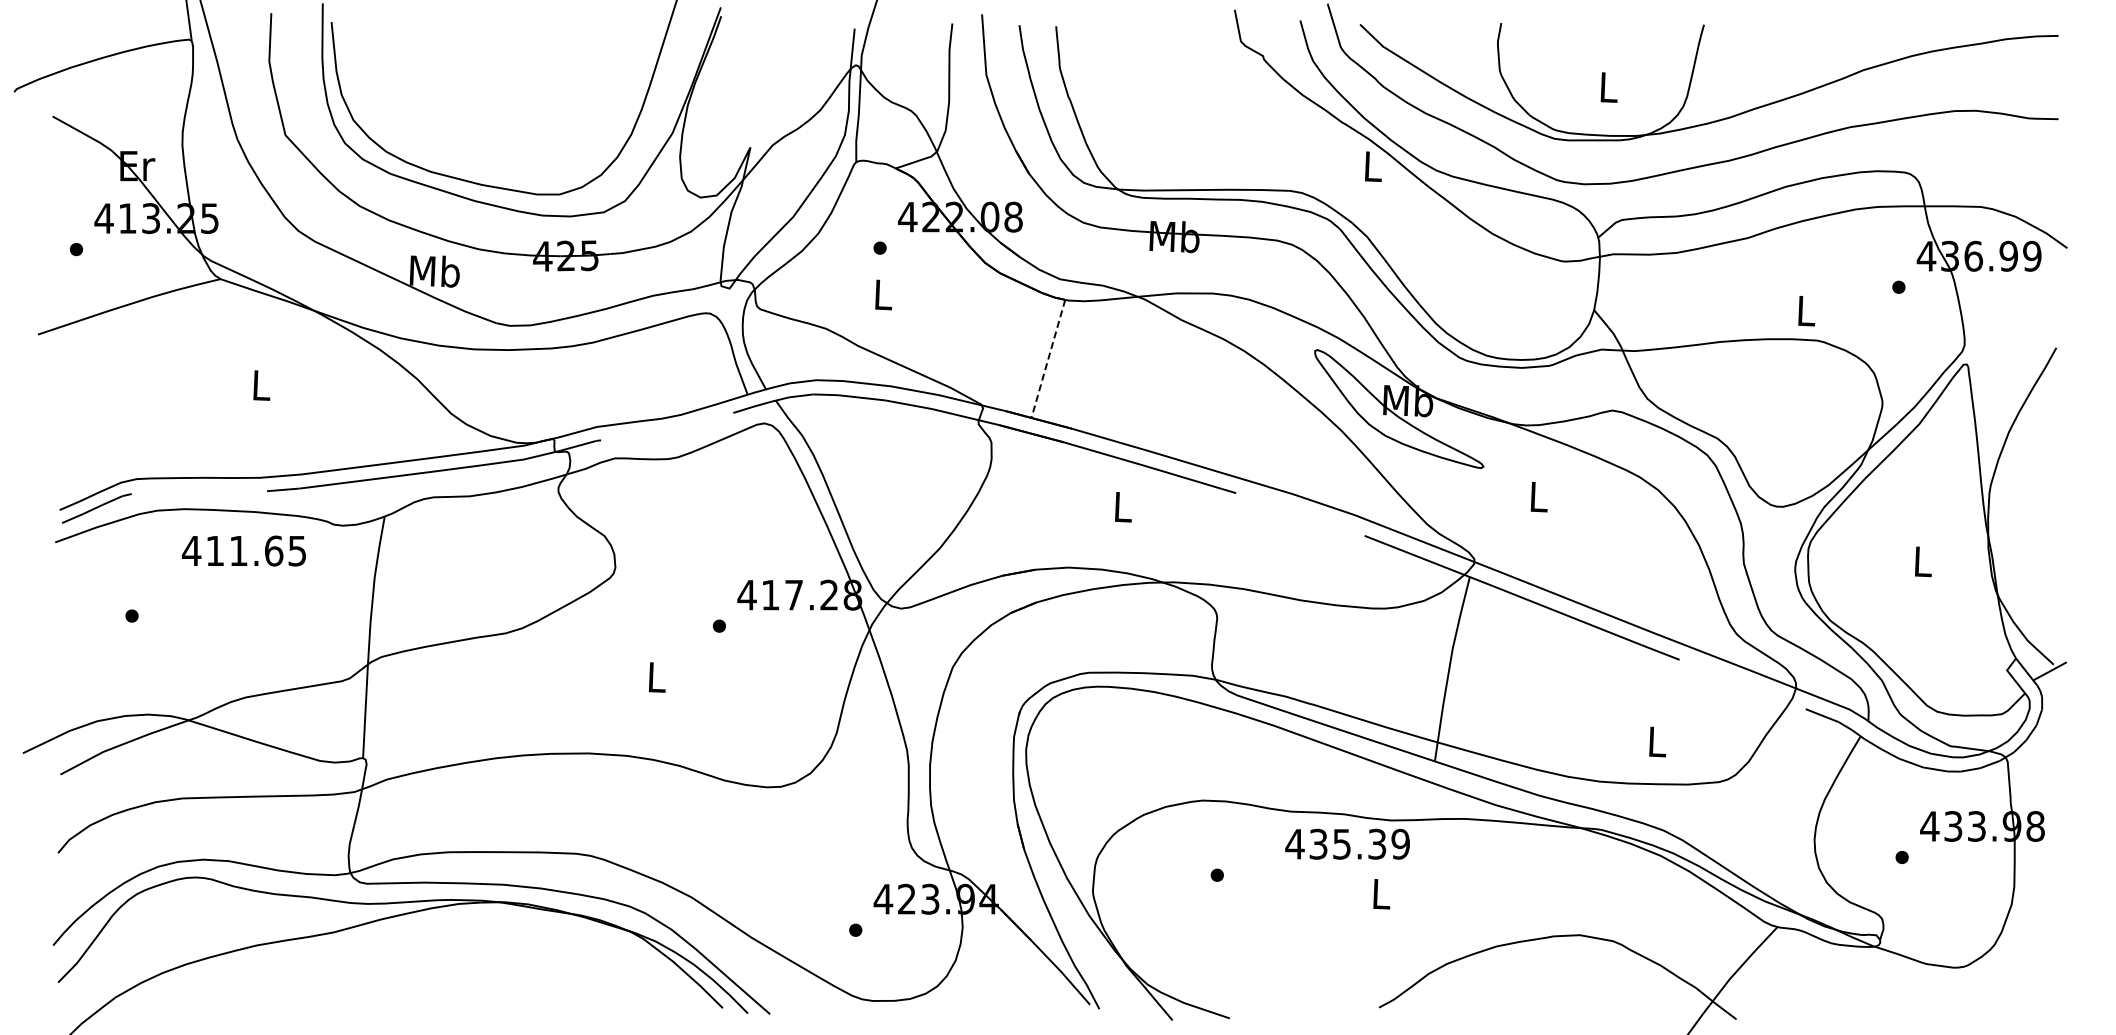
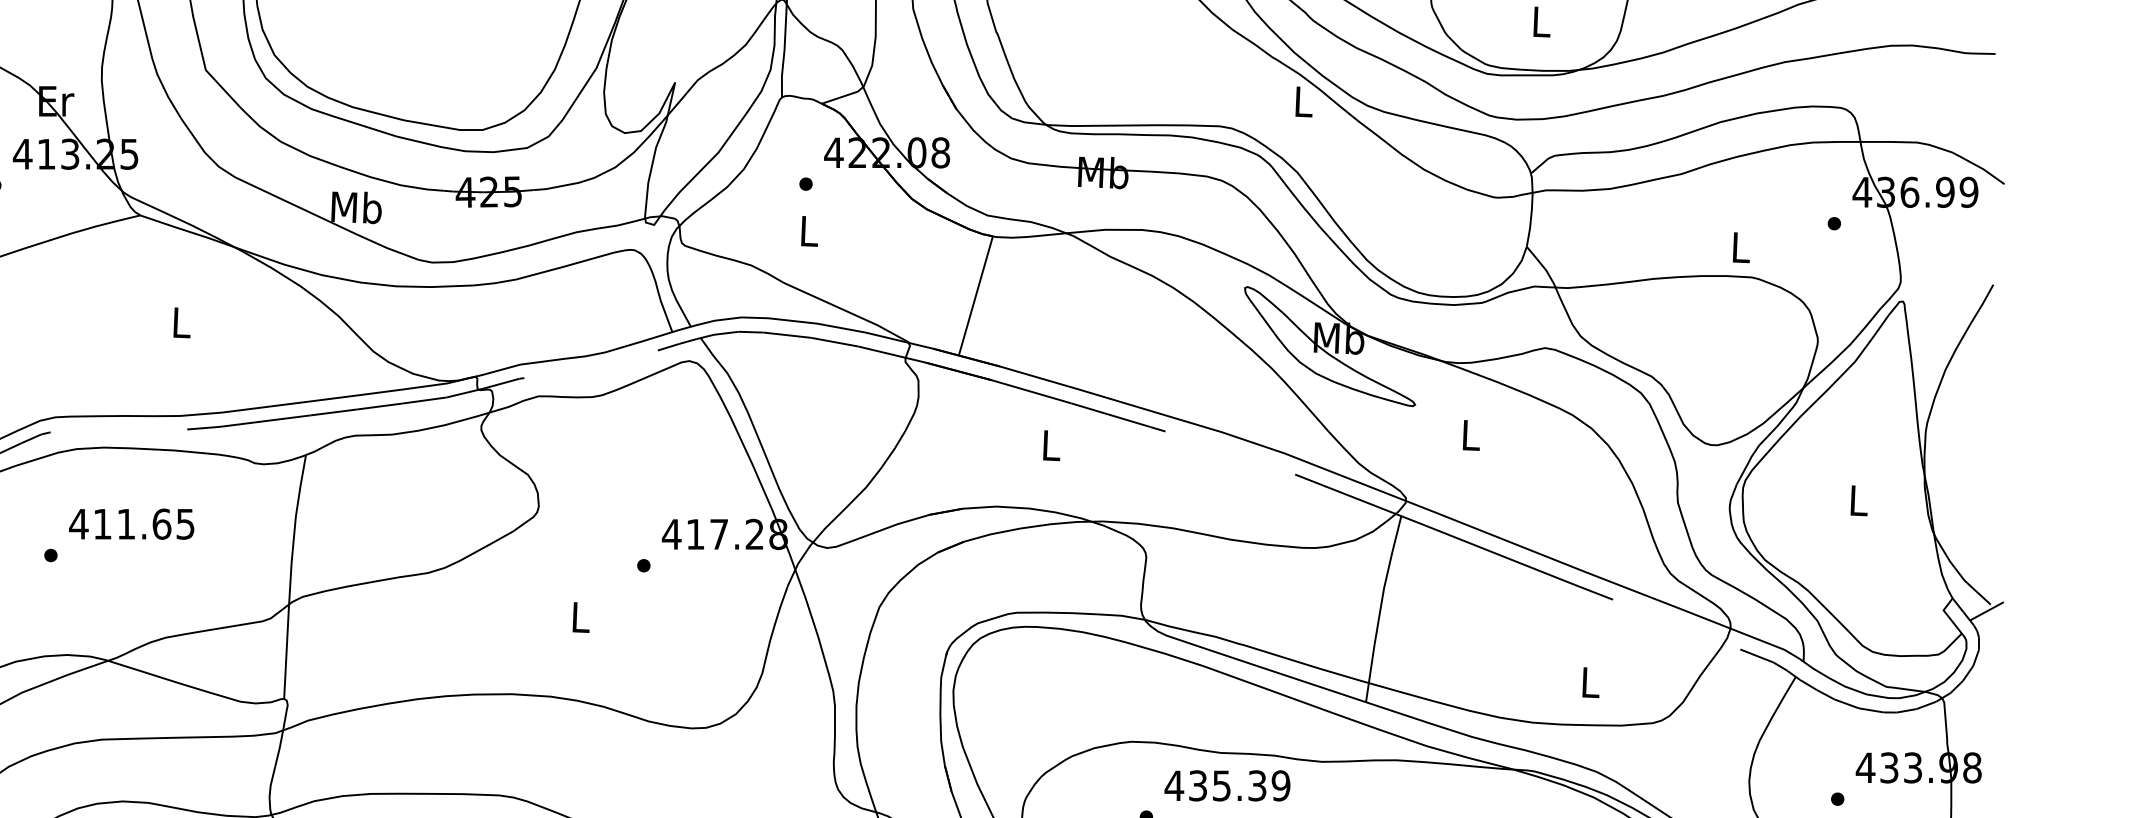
line: (1048, 359) -> (976, 296), dashed -> solid
text: (243, 550) -> (131, 523), moved
text: (1347, 843) -> (1227, 785), moved

